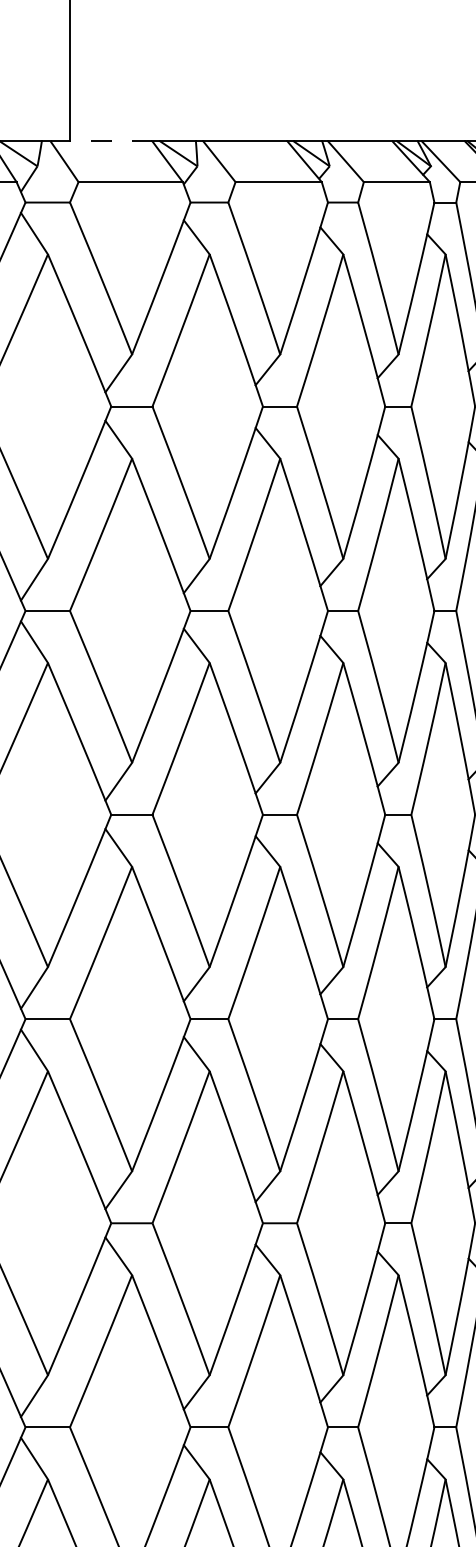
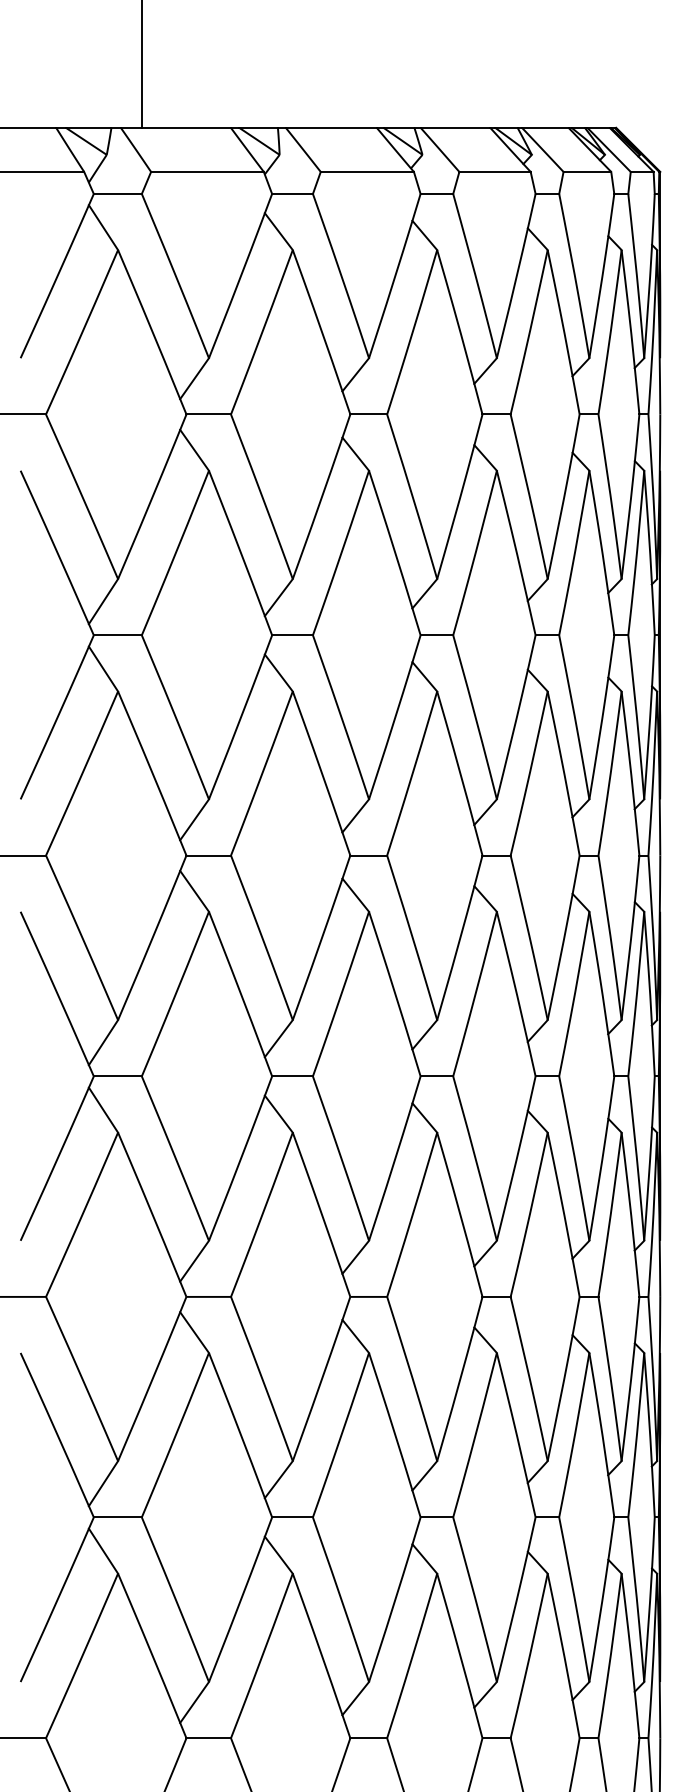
line: (102, 141) -> (176, 127), dashed -> solid

